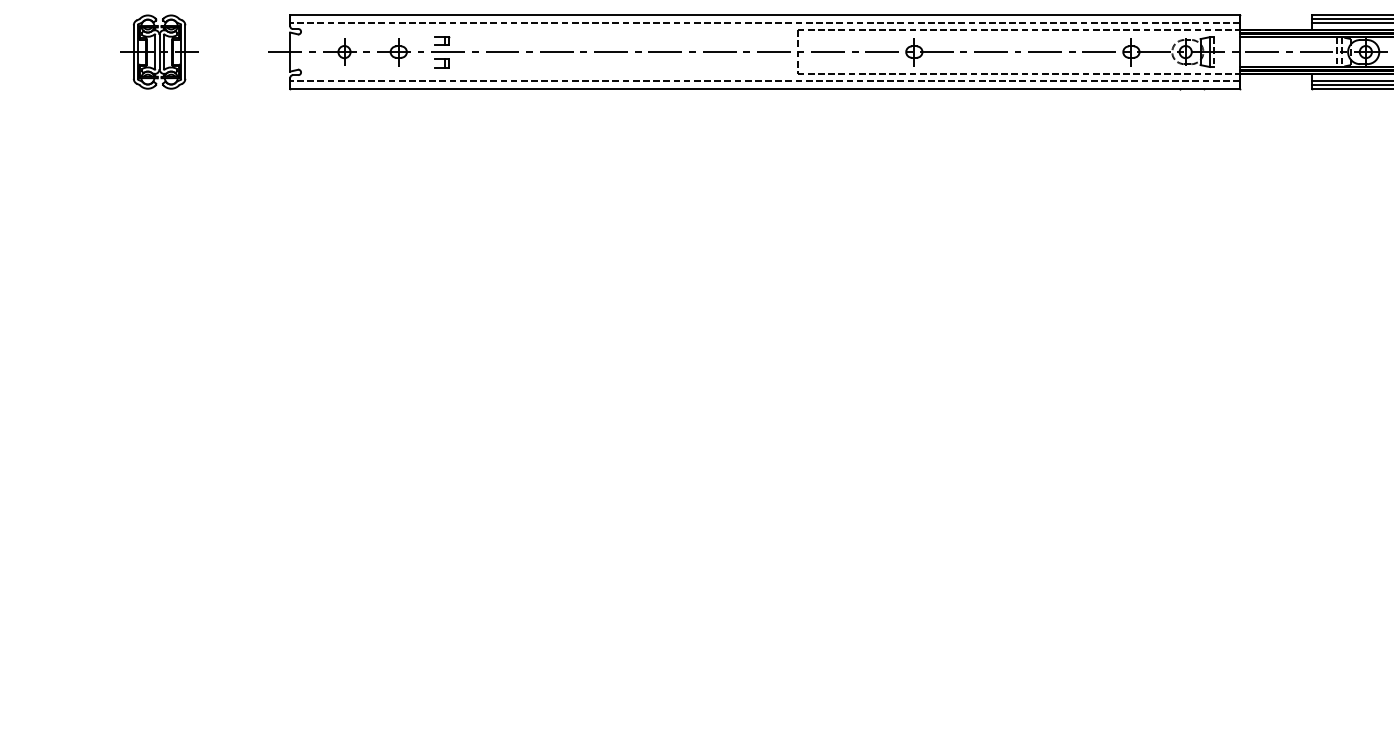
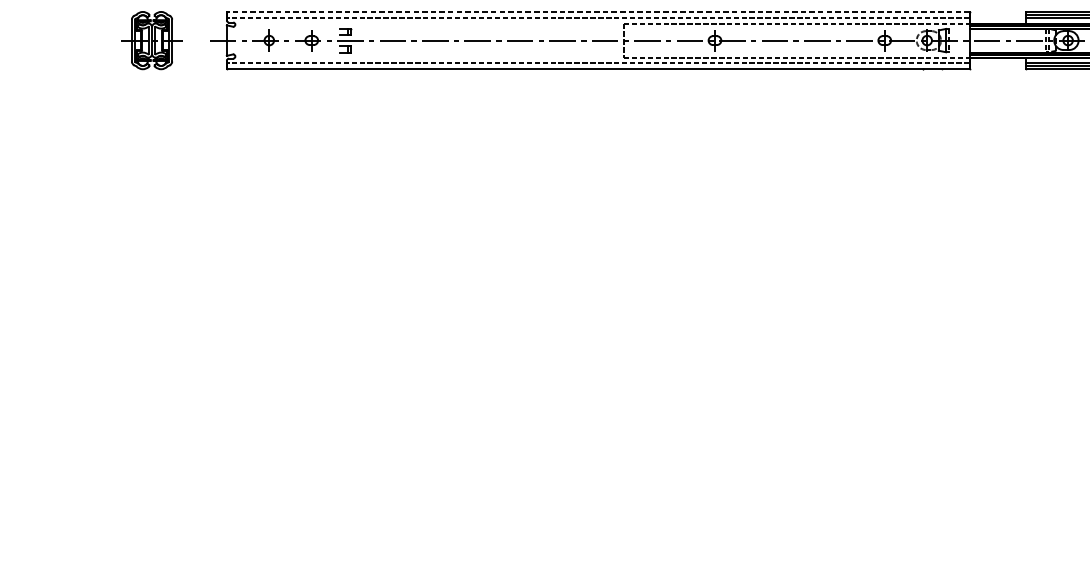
line: (765, 15) -> (598, 11), solid -> dashed
part: (159, 51) -> (151, 40), moved

